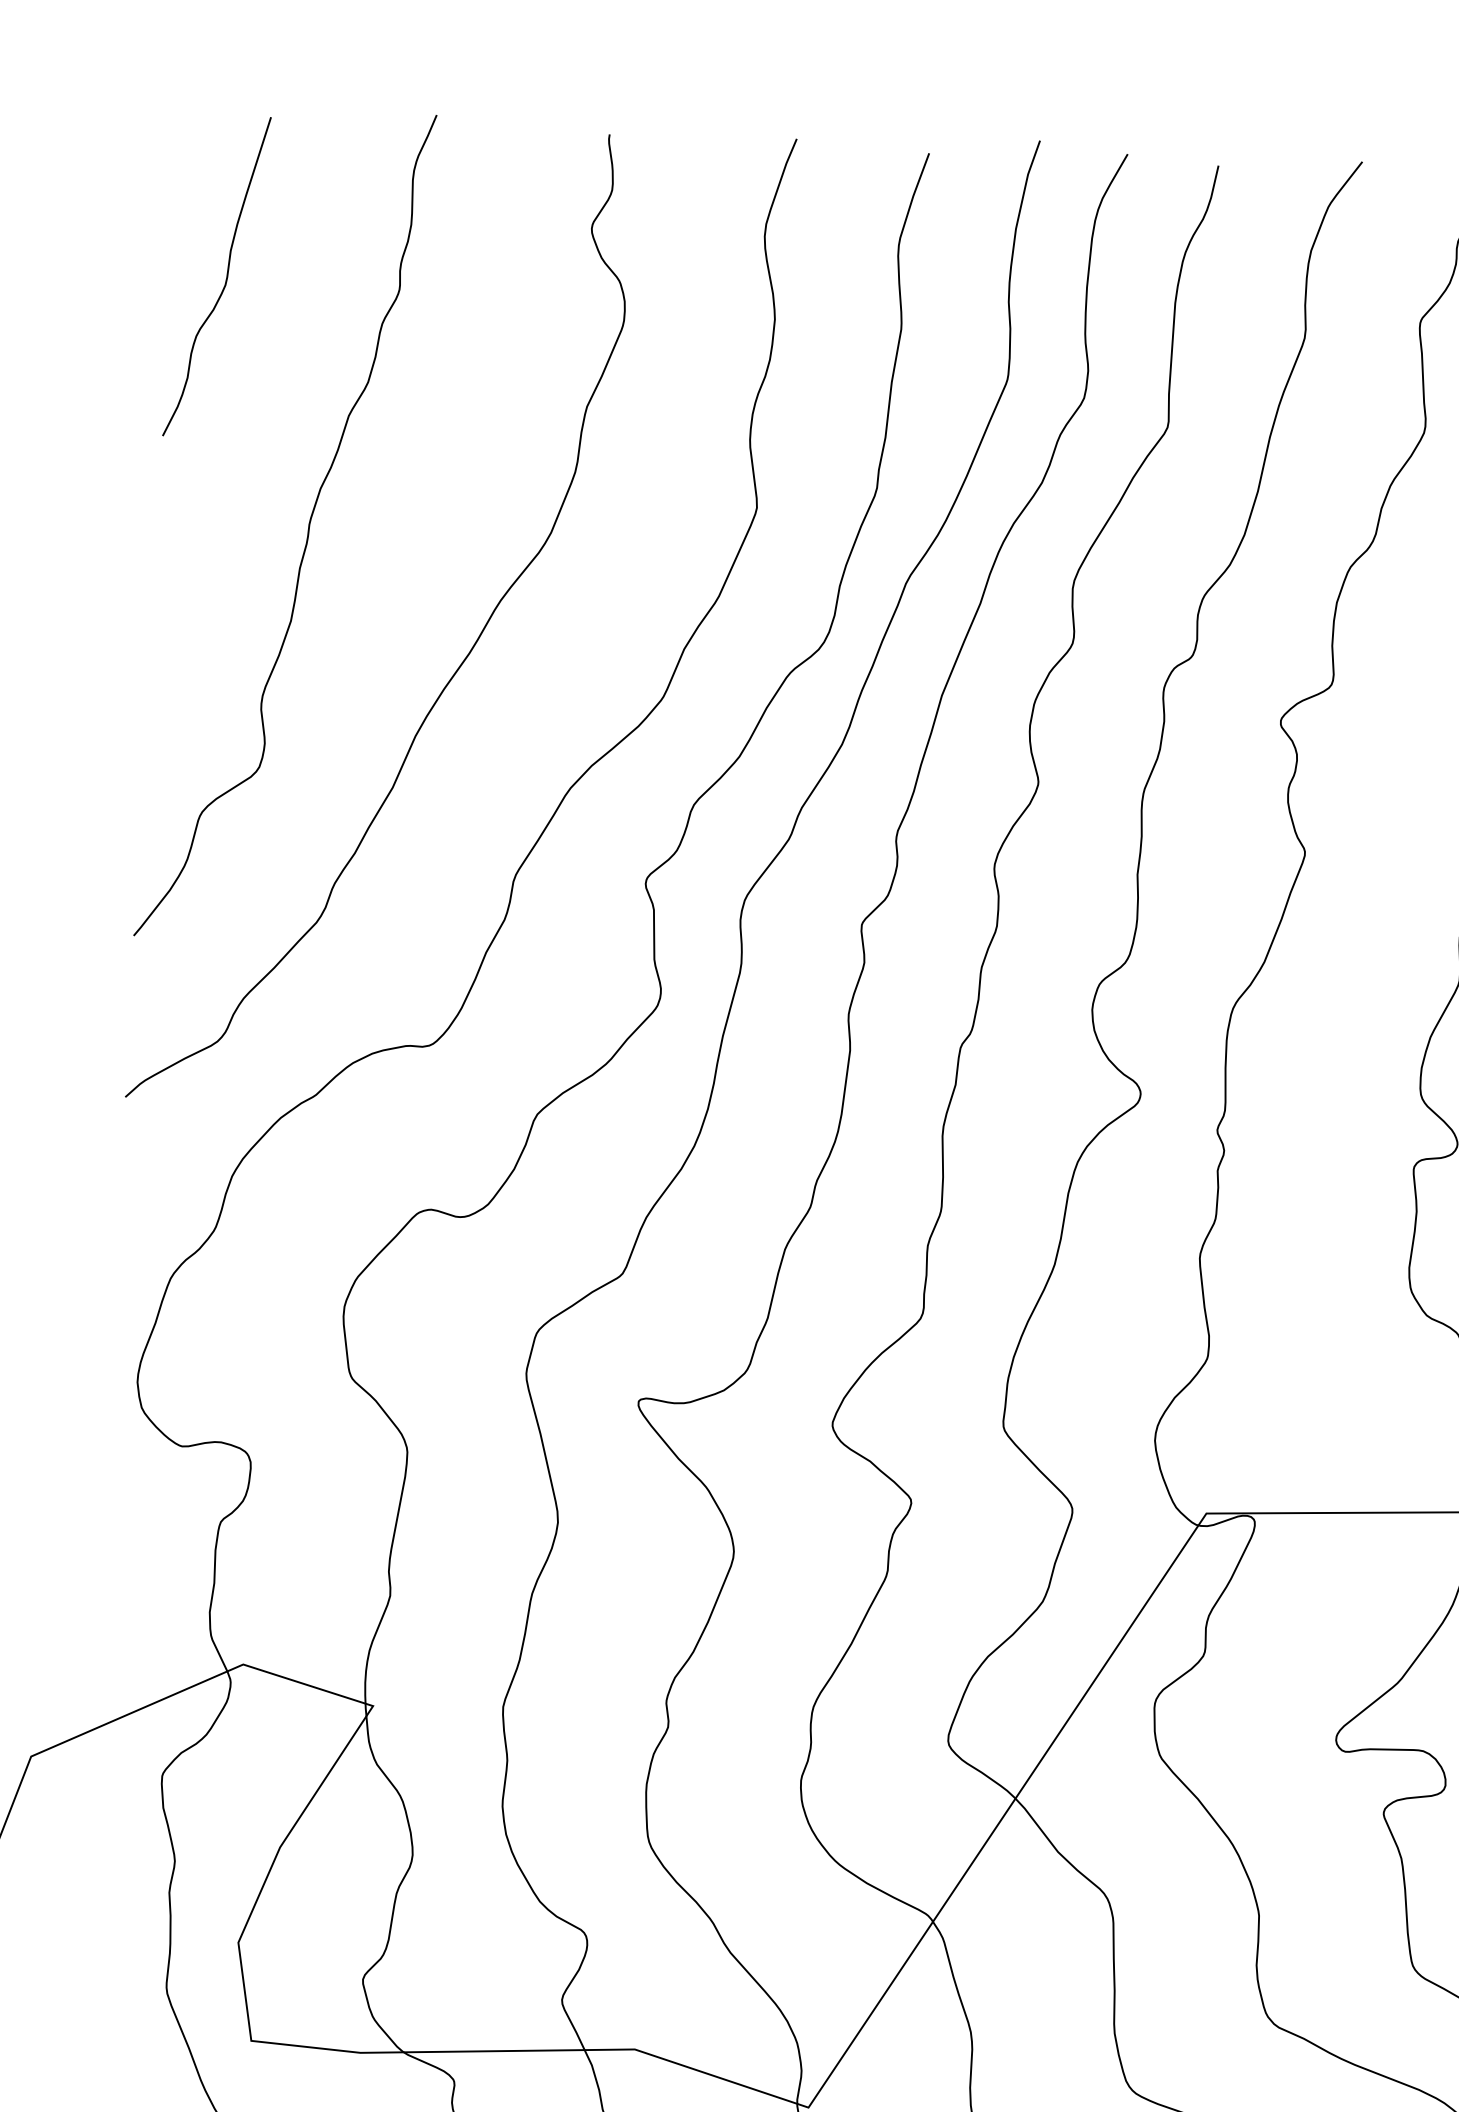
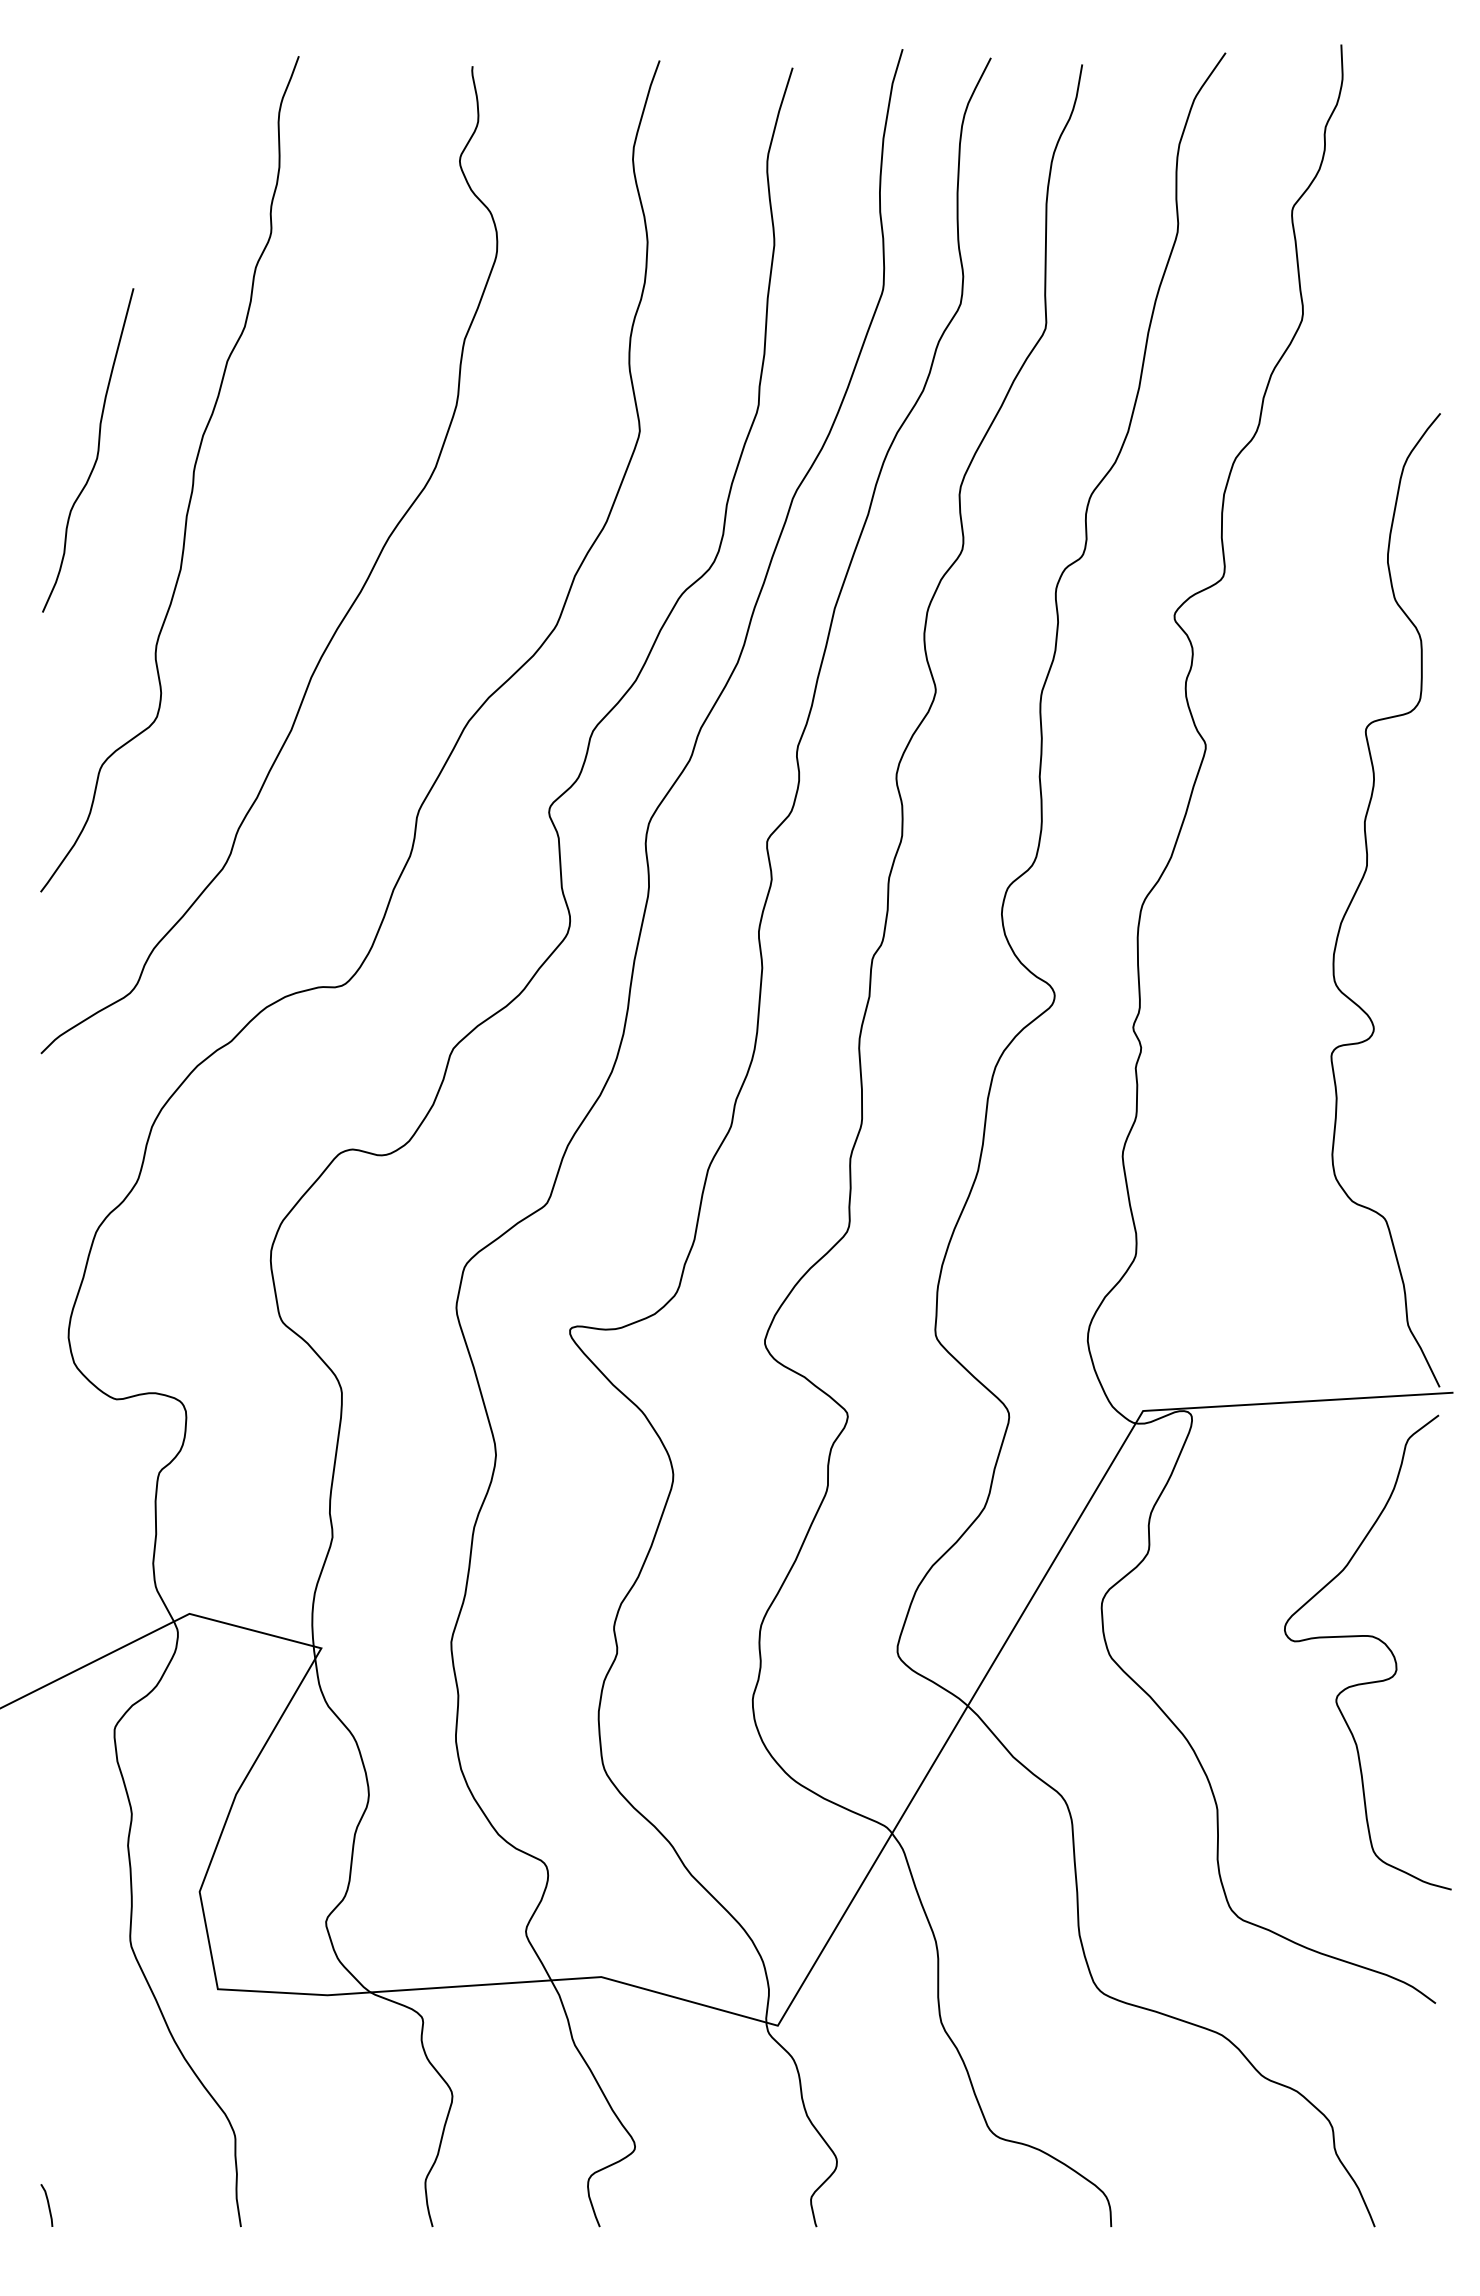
curve: (225, 281) -> (96, 454), moved

